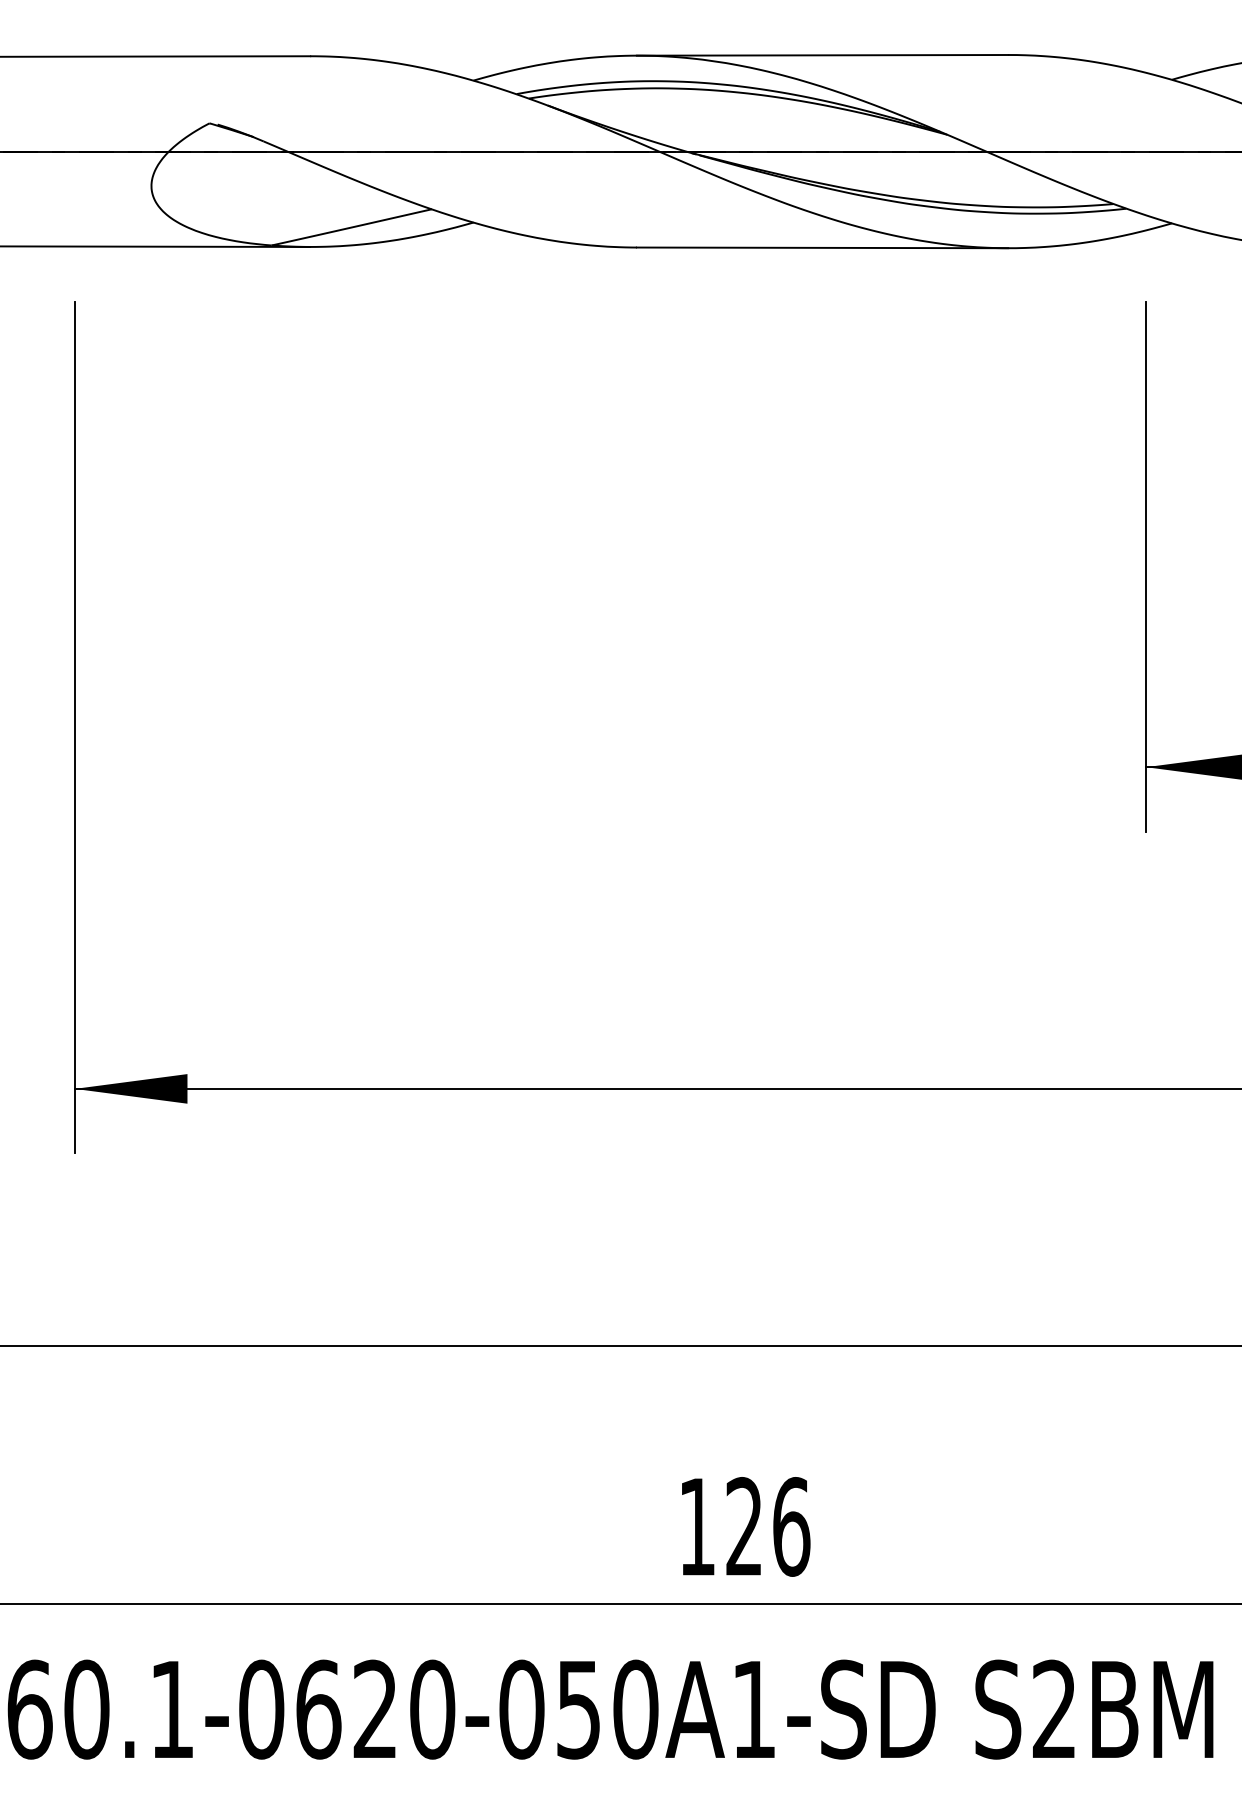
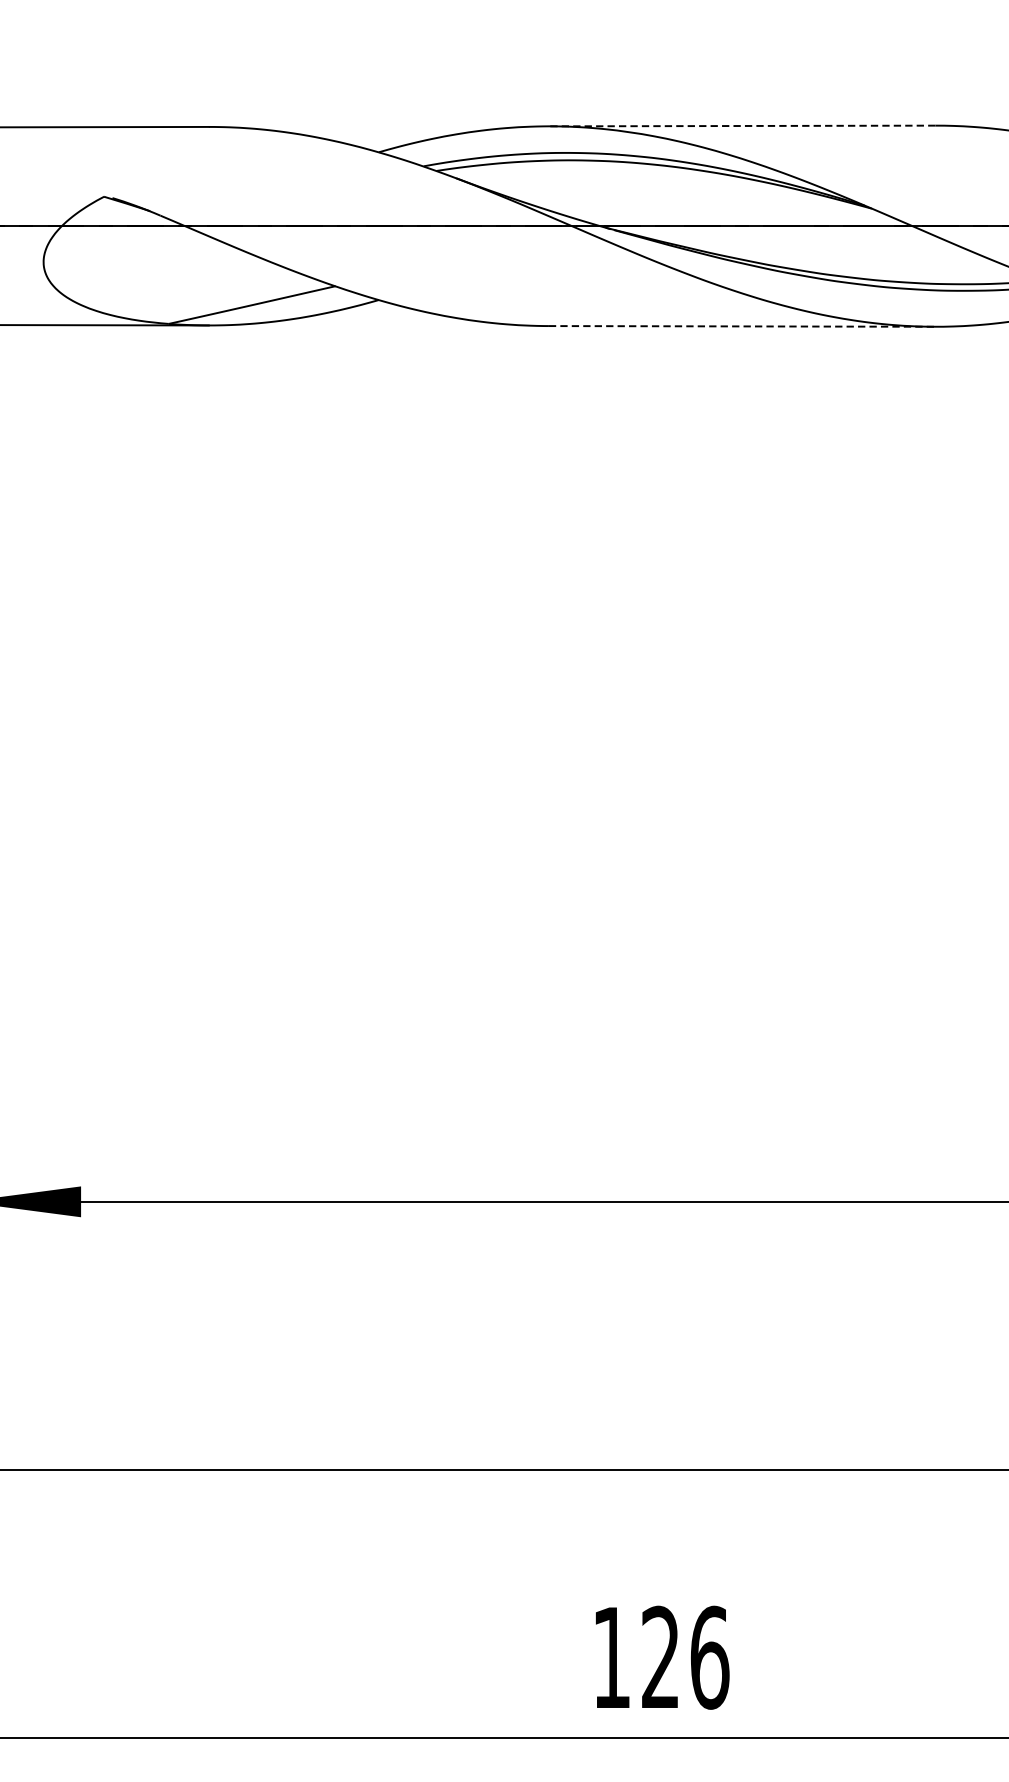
line: (822, 55) -> (742, 126), solid -> dashed
line: (822, 247) -> (742, 326), solid -> dashed

